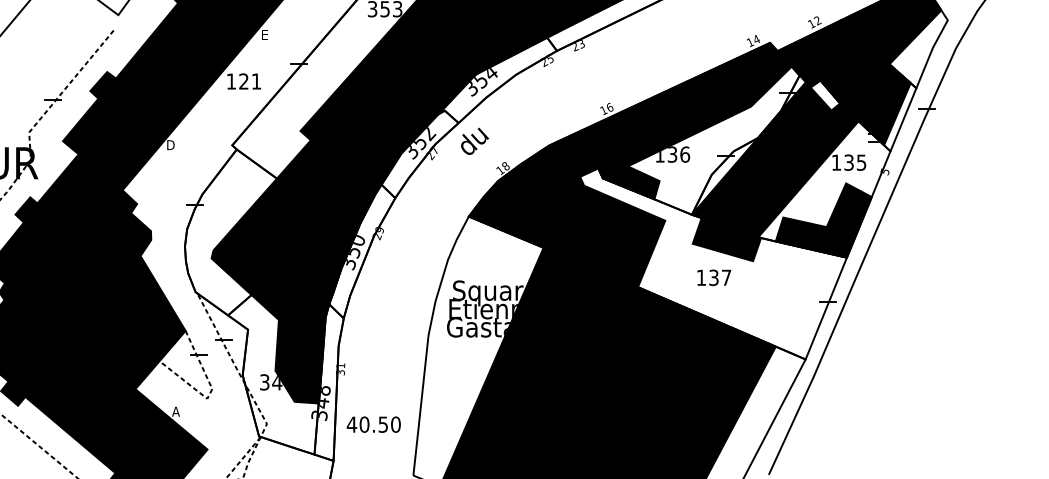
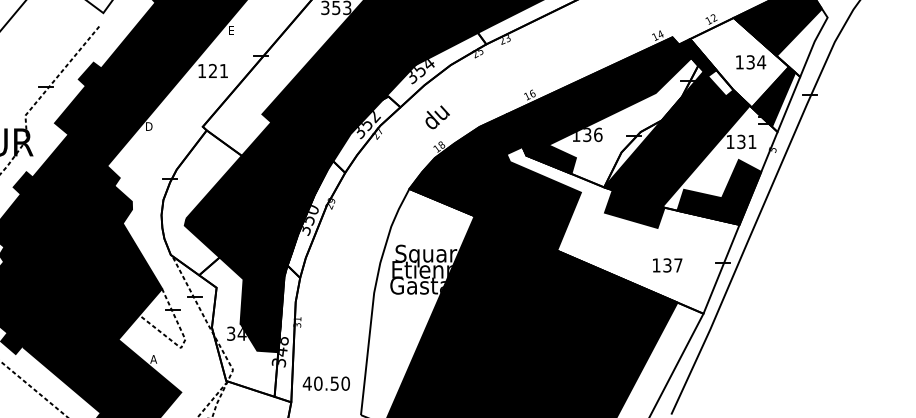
fill: (846, 71) -> (739, 62), removed
text: (474, 141) -> (437, 117), moved
text: (861, 163) -> (752, 142), 135 -> 131
text: (714, 277) -> (667, 265), moved
text: (372, 424) -> (325, 383), moved

